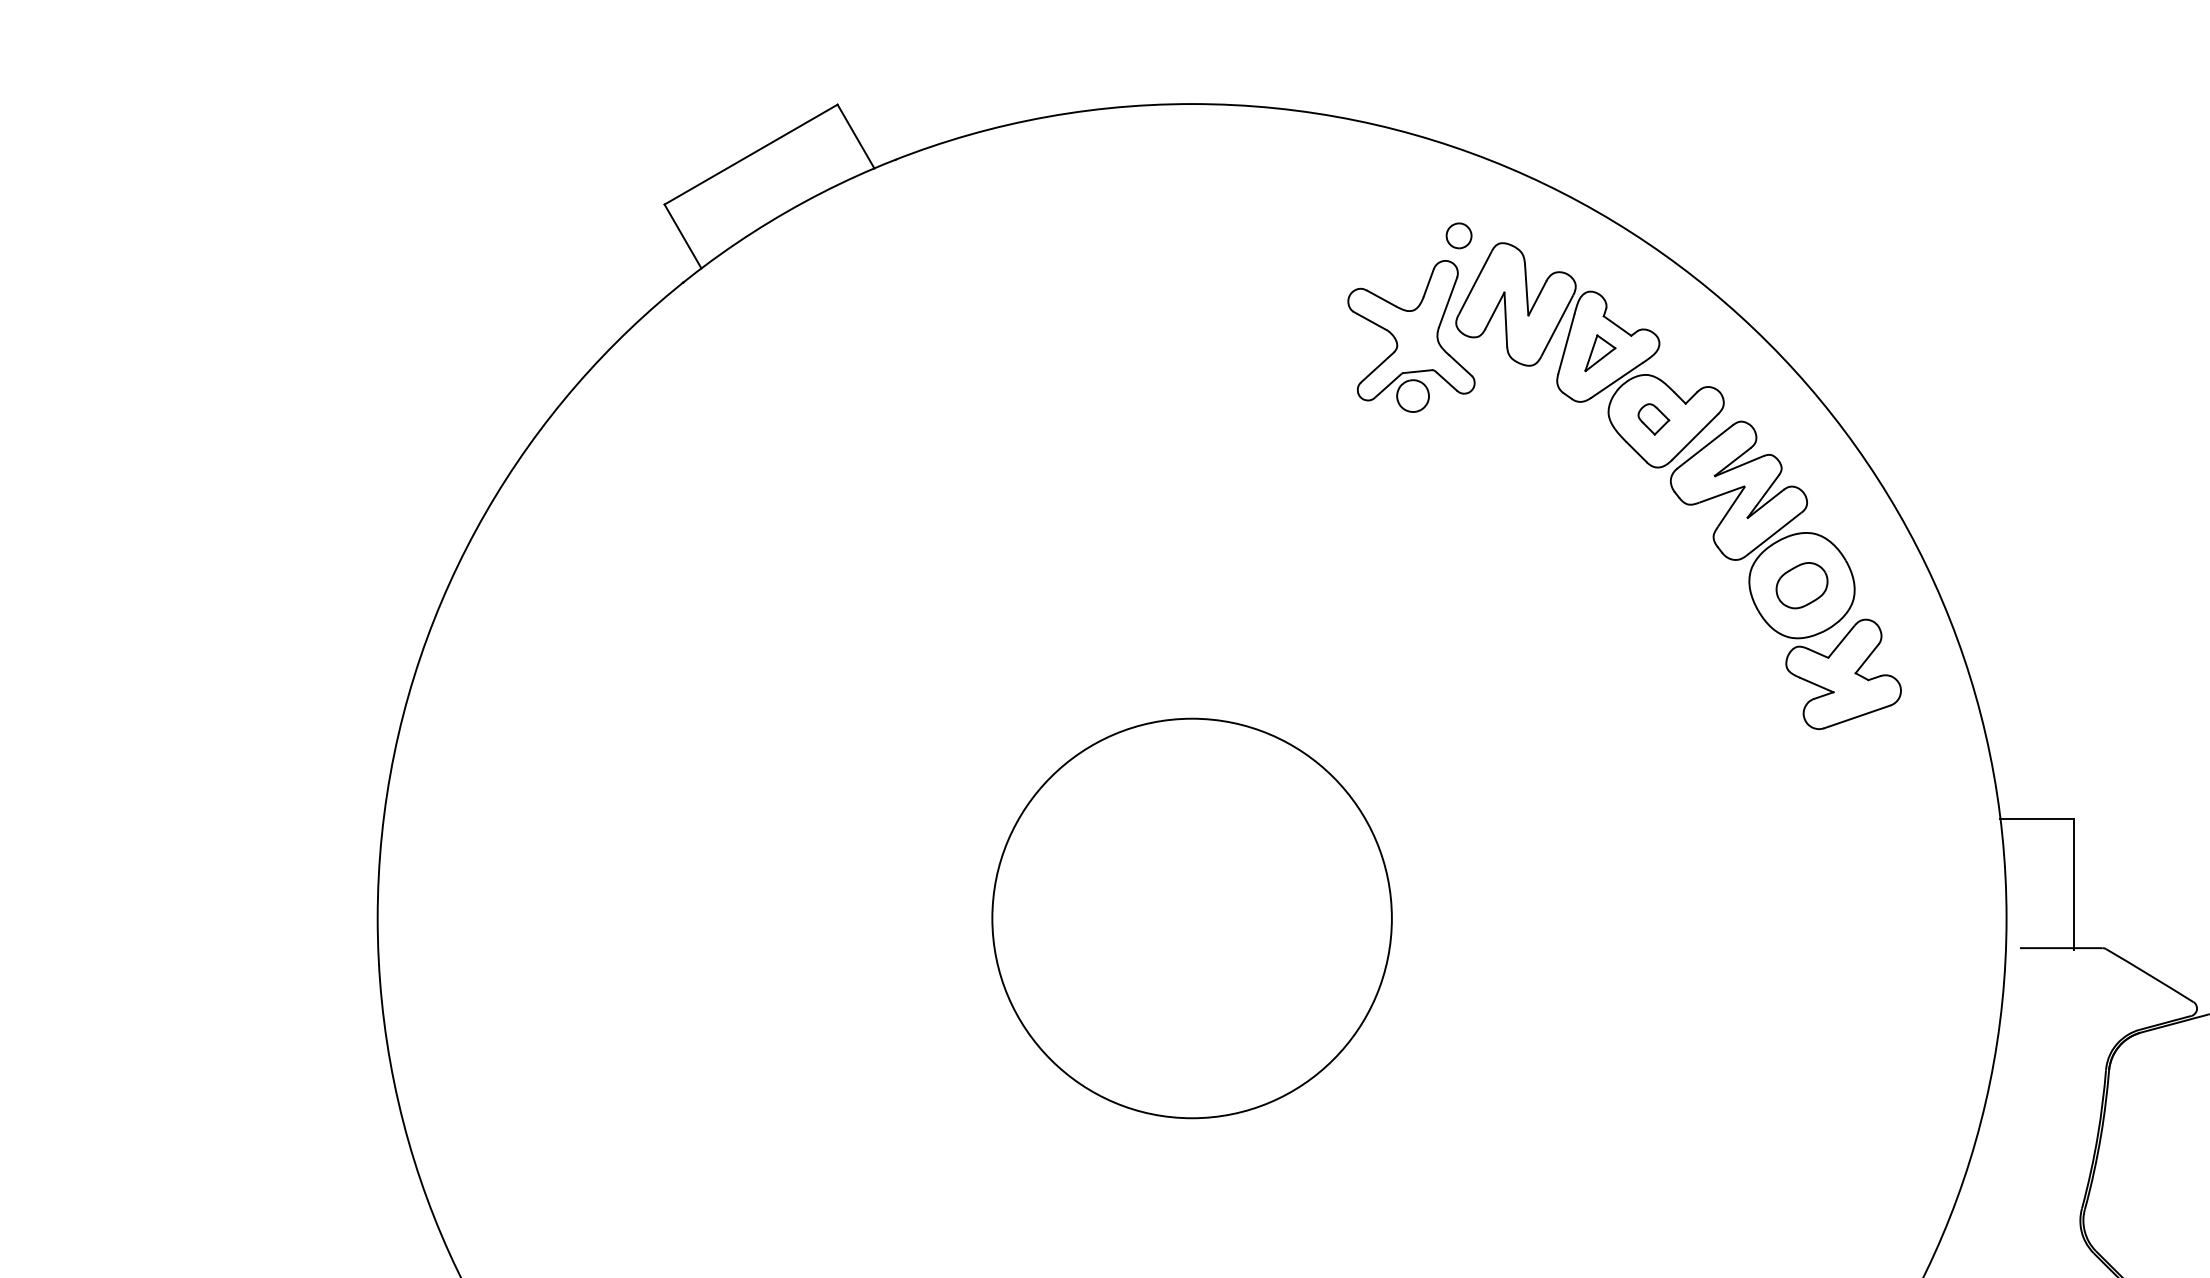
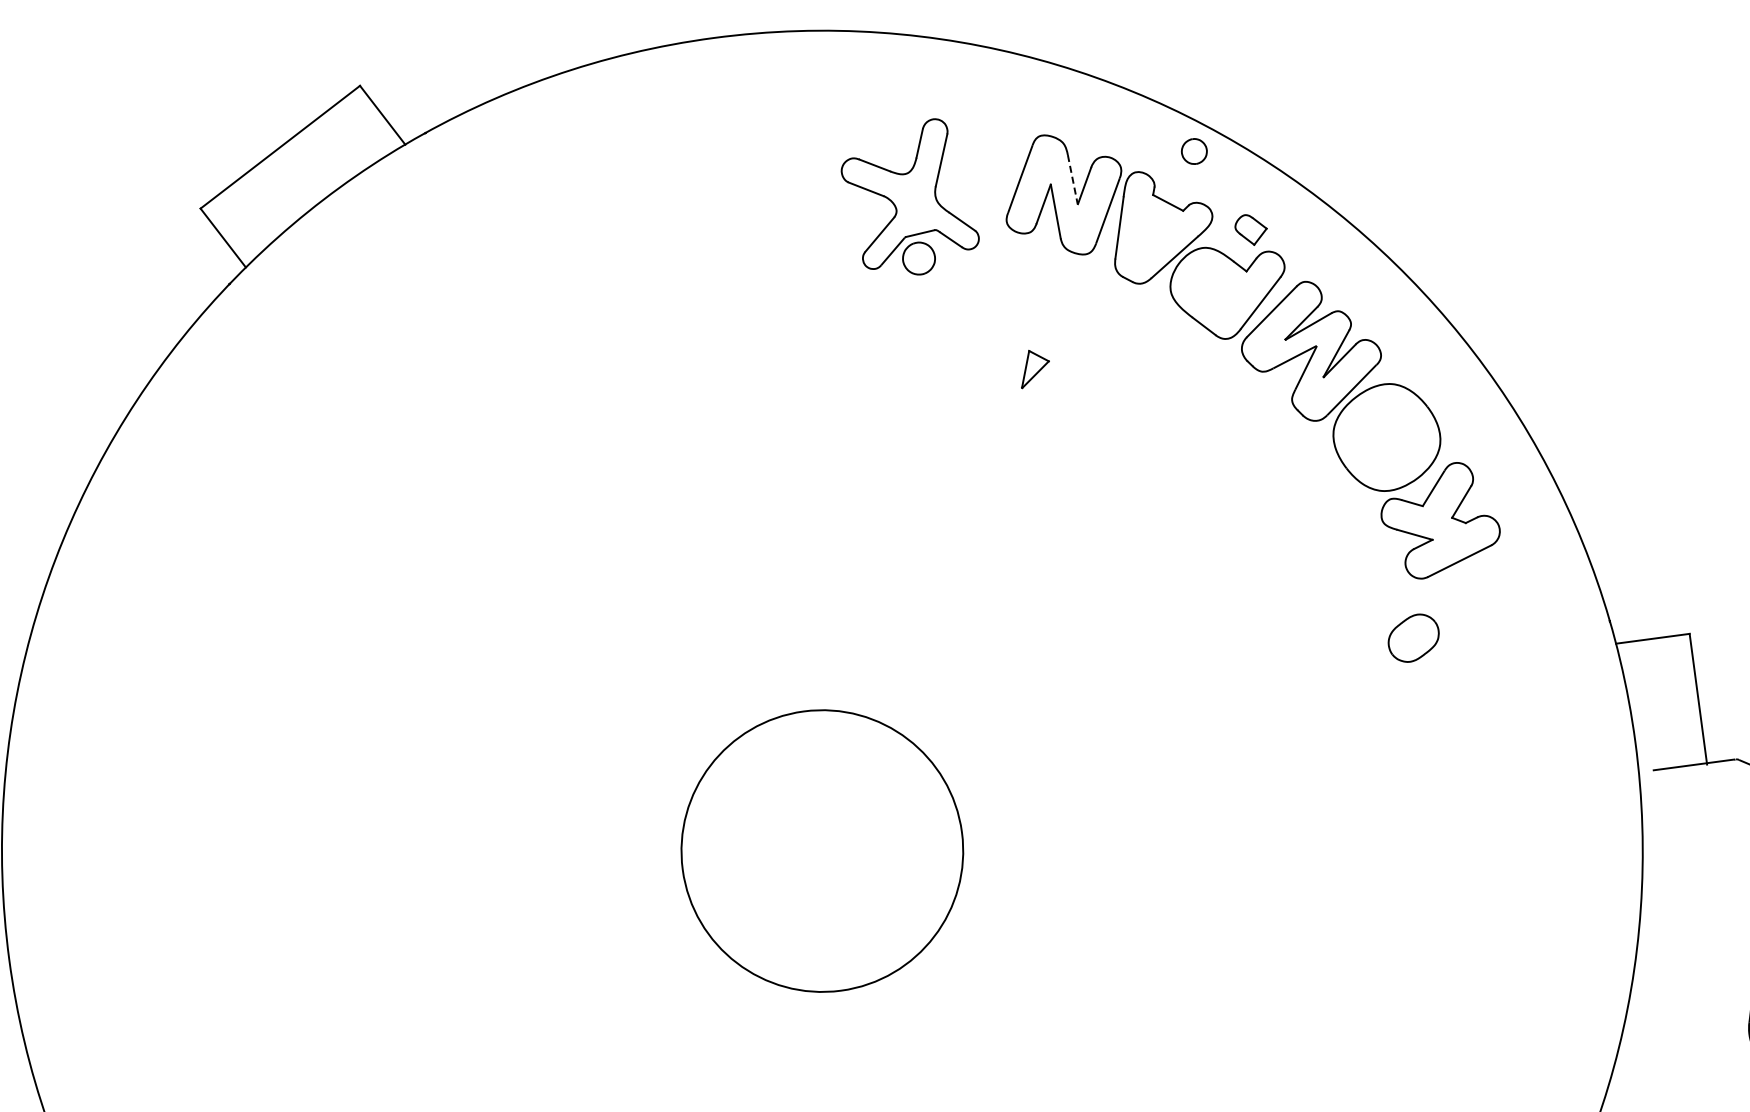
part: (1458, 235) -> (1193, 151), moved
line: (1526, 290) -> (1072, 179), solid -> dashed
part: (1411, 336) -> (909, 199), moved
part: (1600, 353) -> (1034, 368), moved
part: (1653, 419) -> (1250, 229), moved
part: (1801, 585) -> (1413, 638), moved
circle: (1191, 918) -> (821, 851), size x0.7

